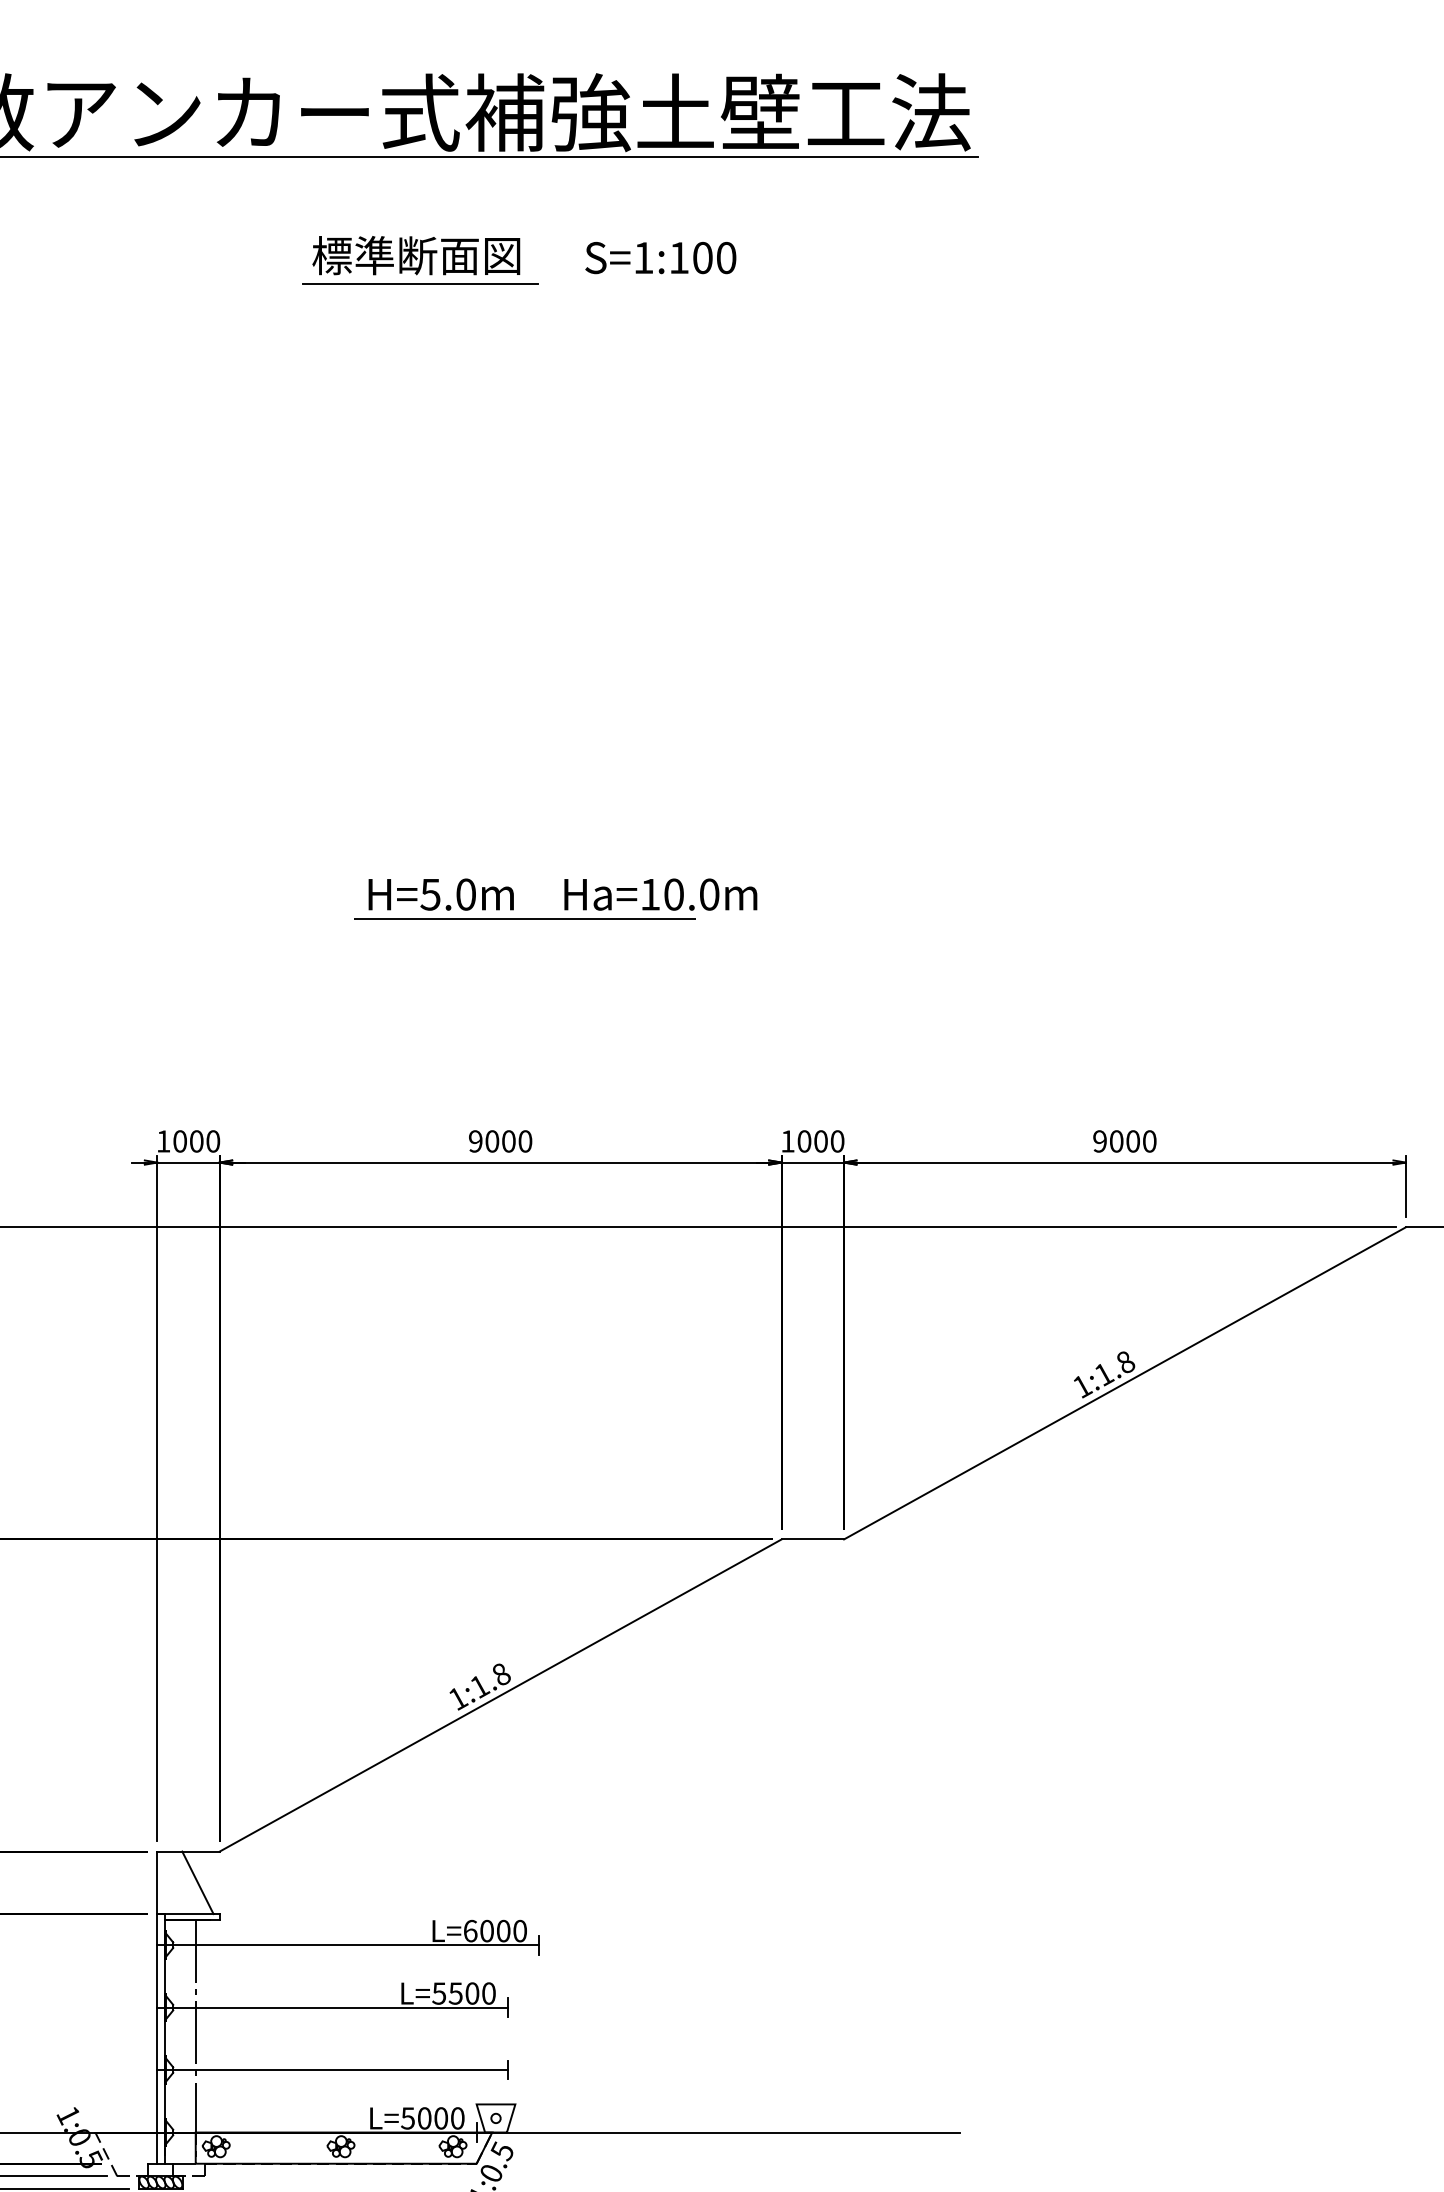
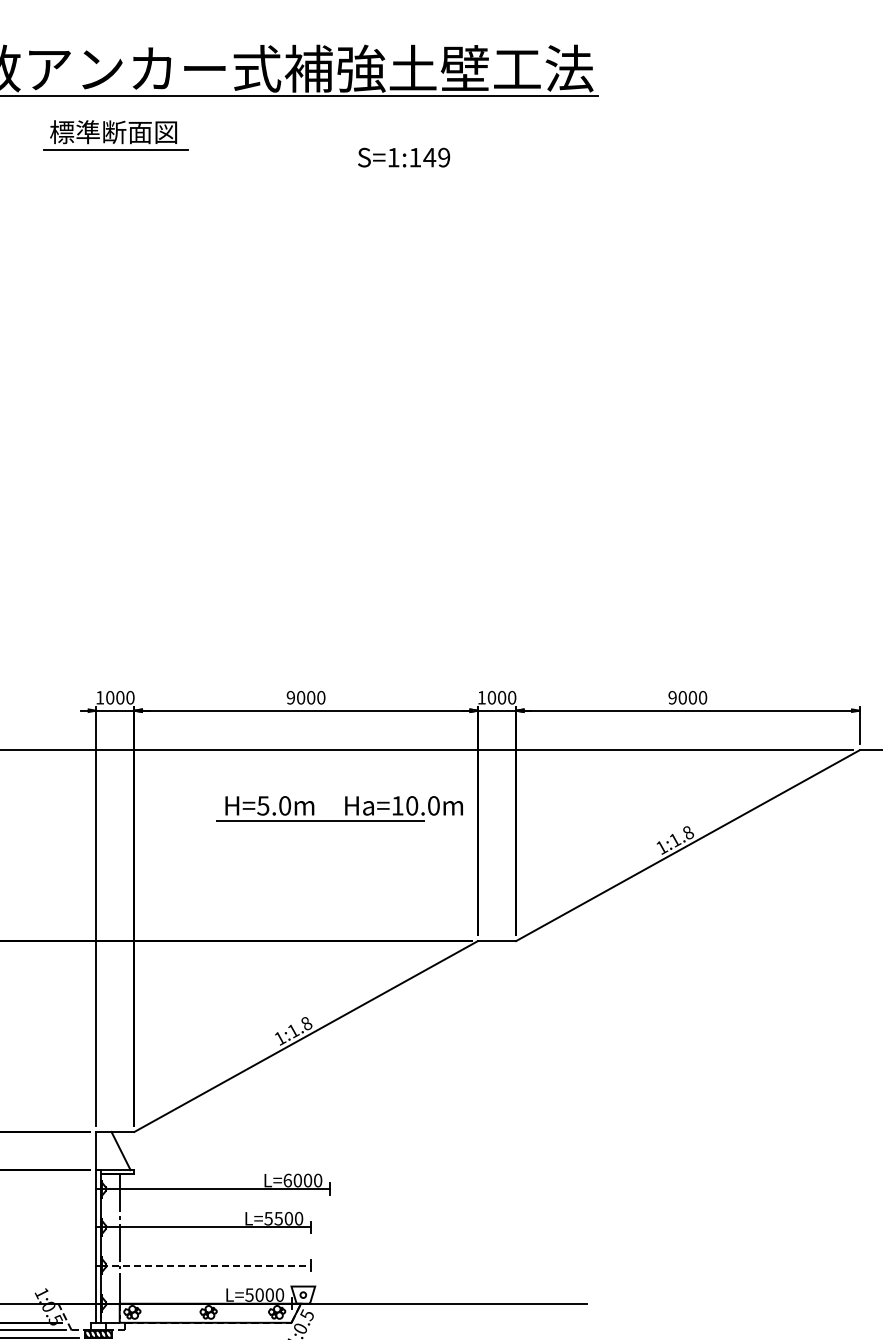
text: (713, 257) -> (436, 157), S=1:100 -> S=1:149
part: (419, 261) -> (115, 135), moved
part: (555, 898) -> (339, 808), moved
line: (335, 2069) -> (205, 1265), solid -> dashed

